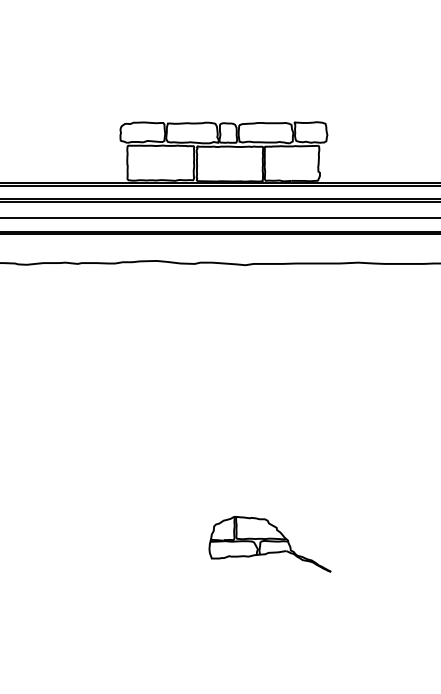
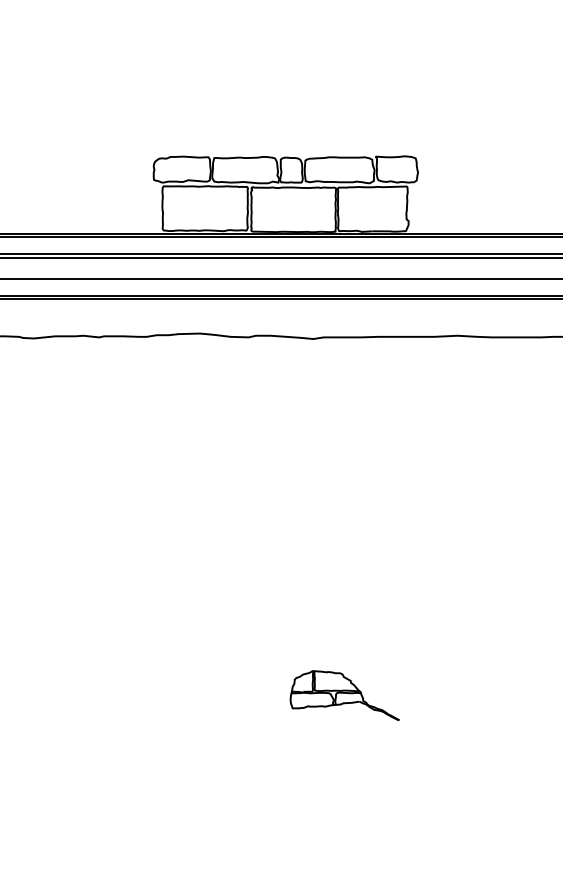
part: (269, 544) -> (344, 695), size x0.7

